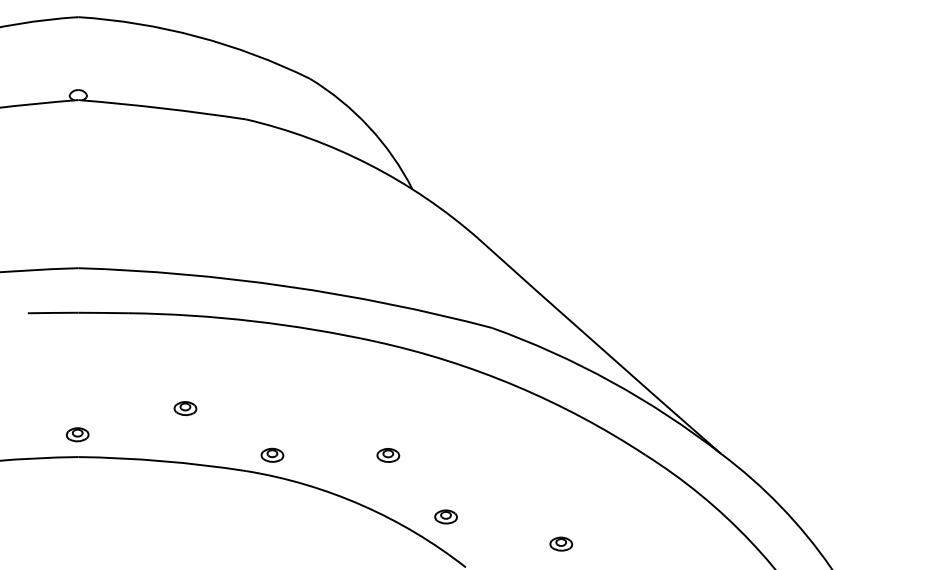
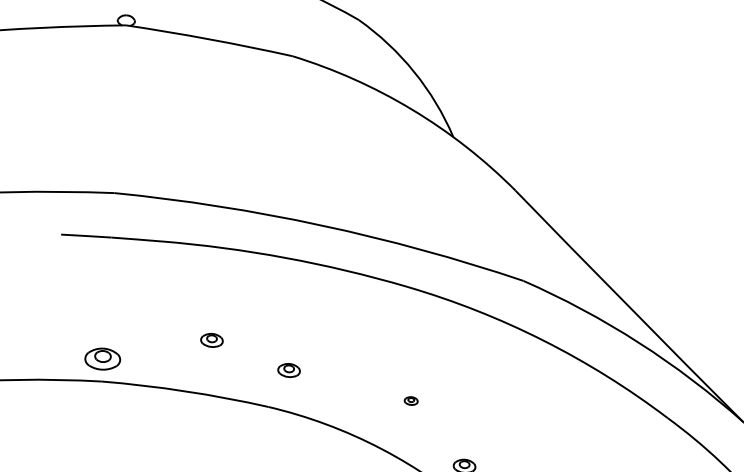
part: (77, 434) -> (102, 358), size x1.6
part: (272, 454) -> (289, 369), moved
part: (388, 455) -> (411, 401), size x0.6

